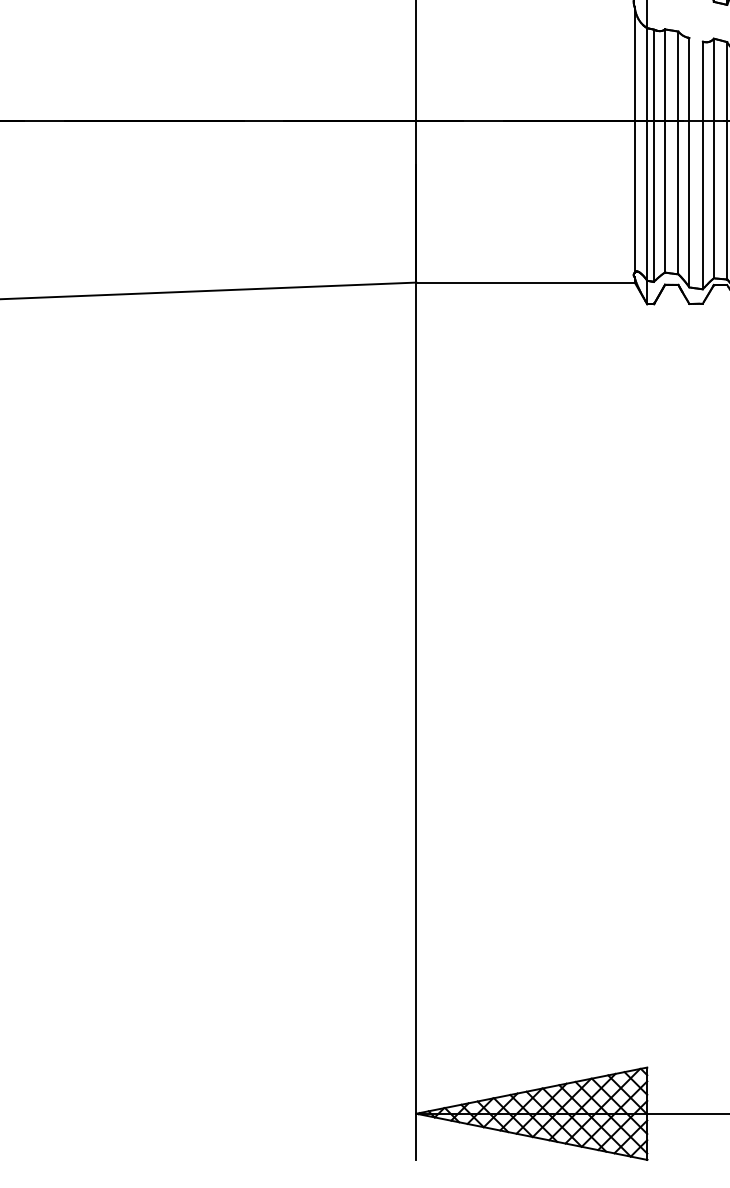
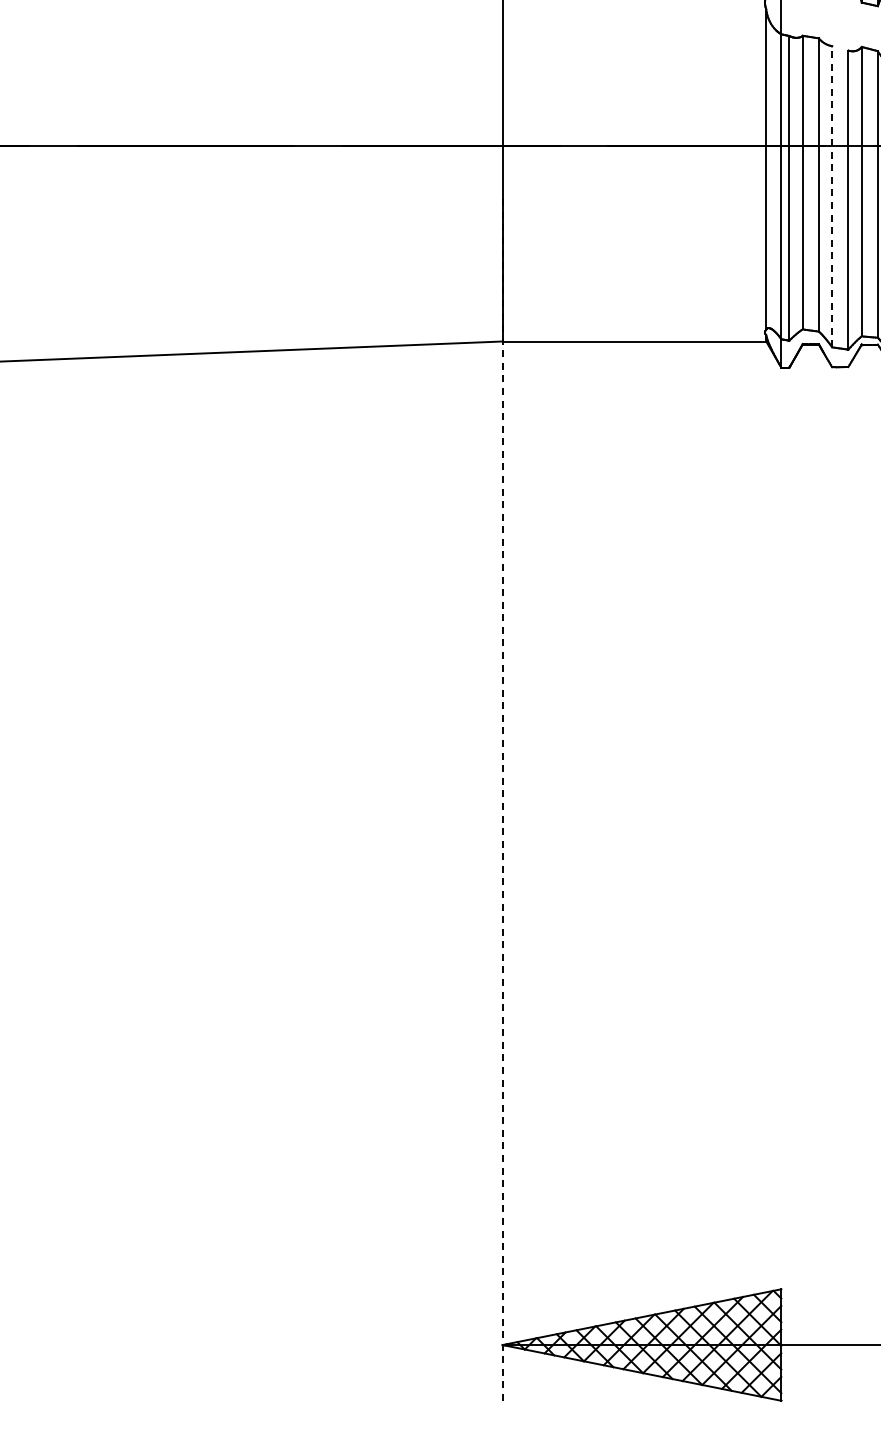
line: (689, 162) -> (832, 196), solid -> dashed
line: (416, 662) -> (502, 800), solid -> dashed

